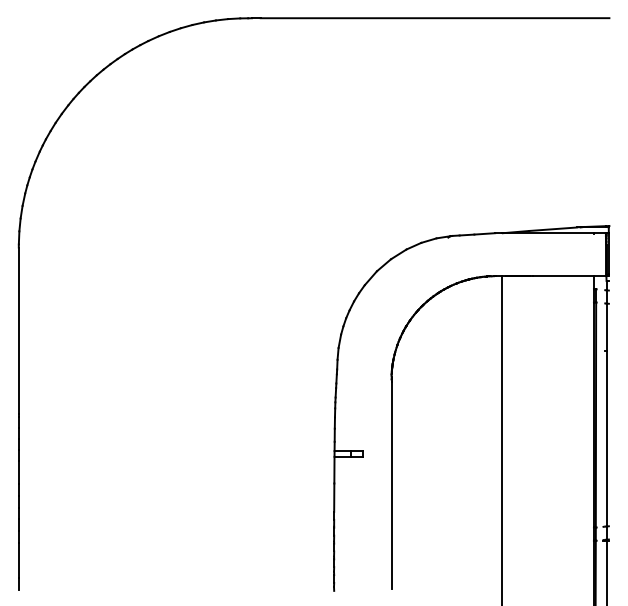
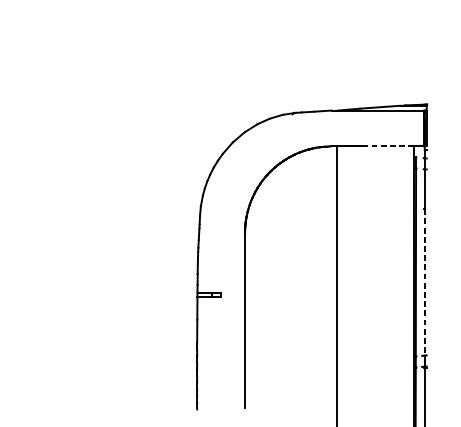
line: (563, 276) -> (388, 146), solid -> dashed
line: (606, 438) -> (424, 282), solid -> dashed

